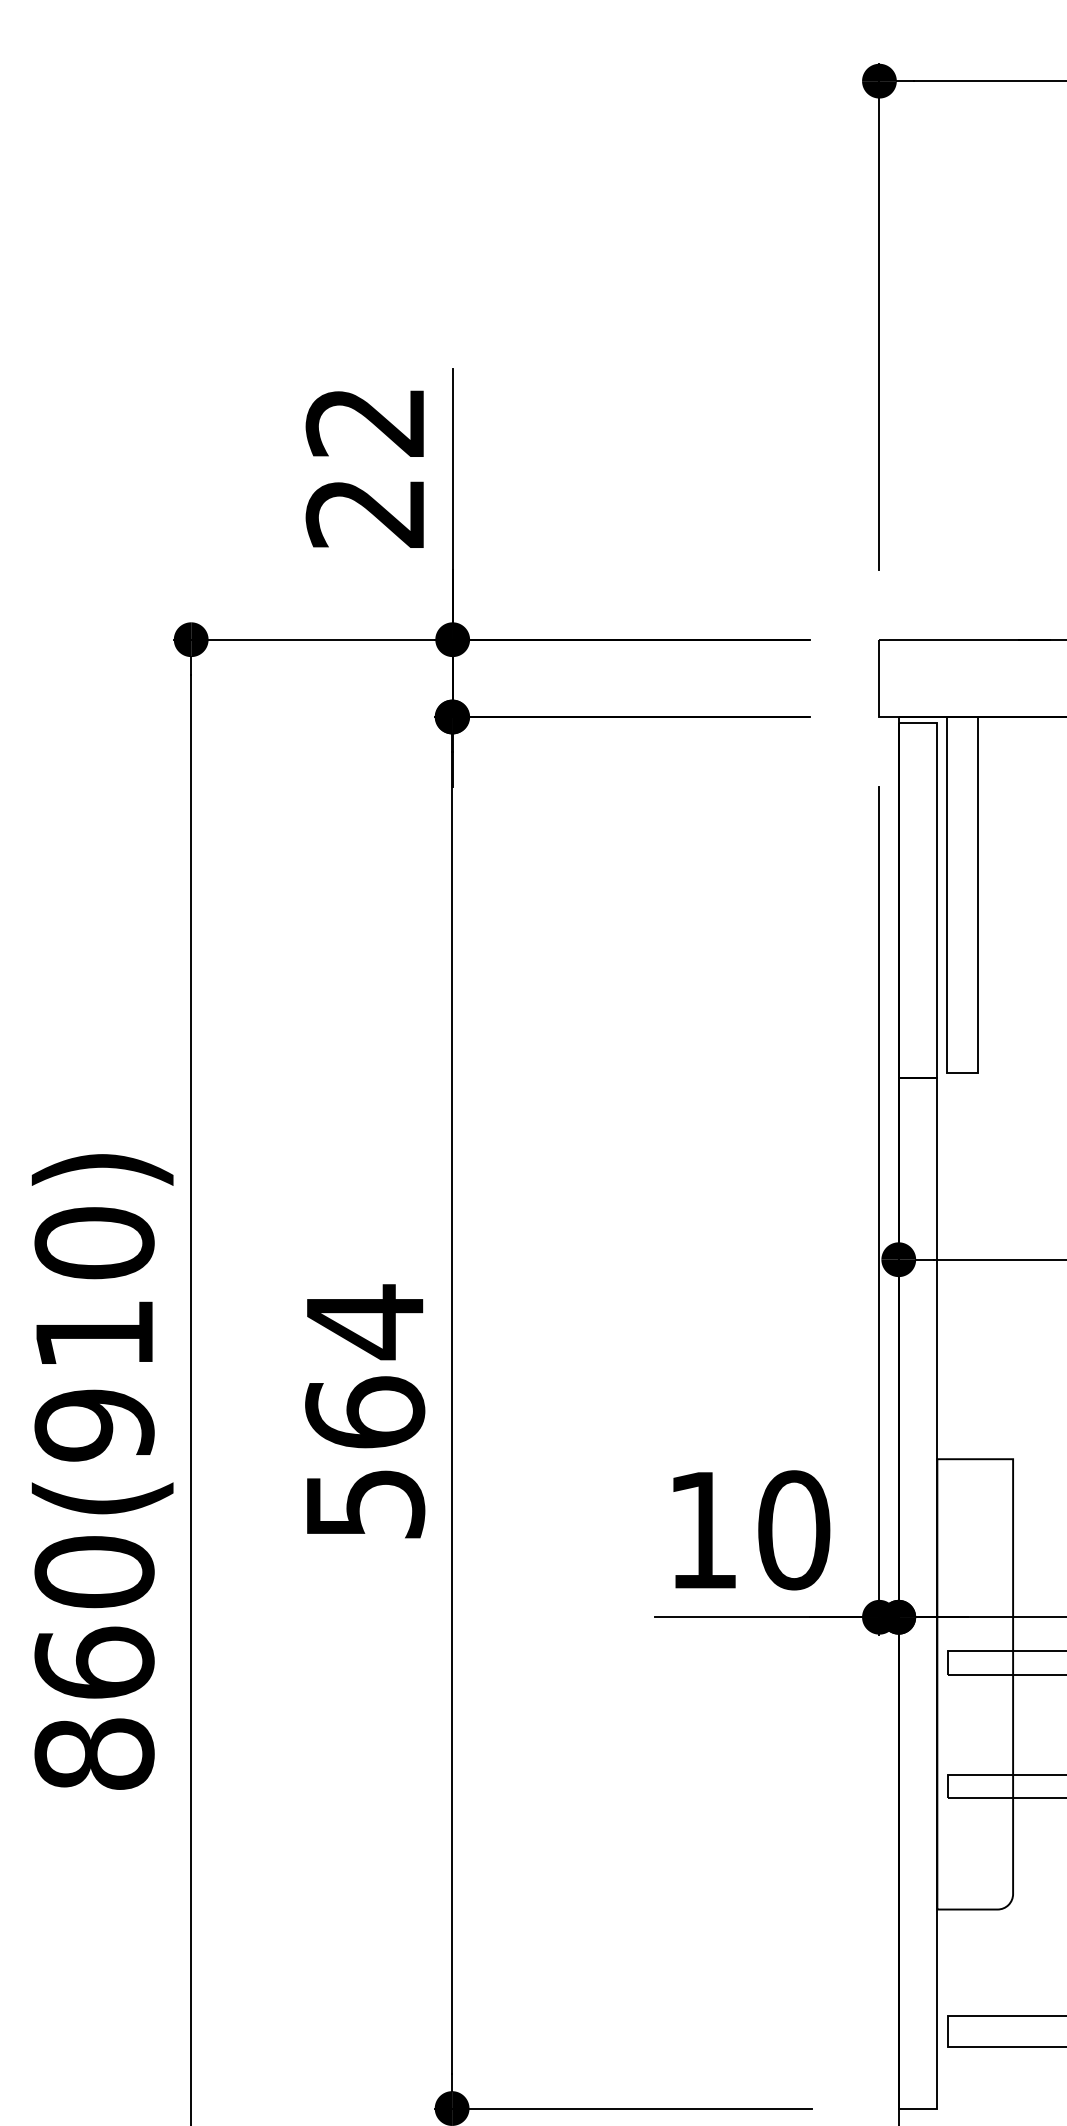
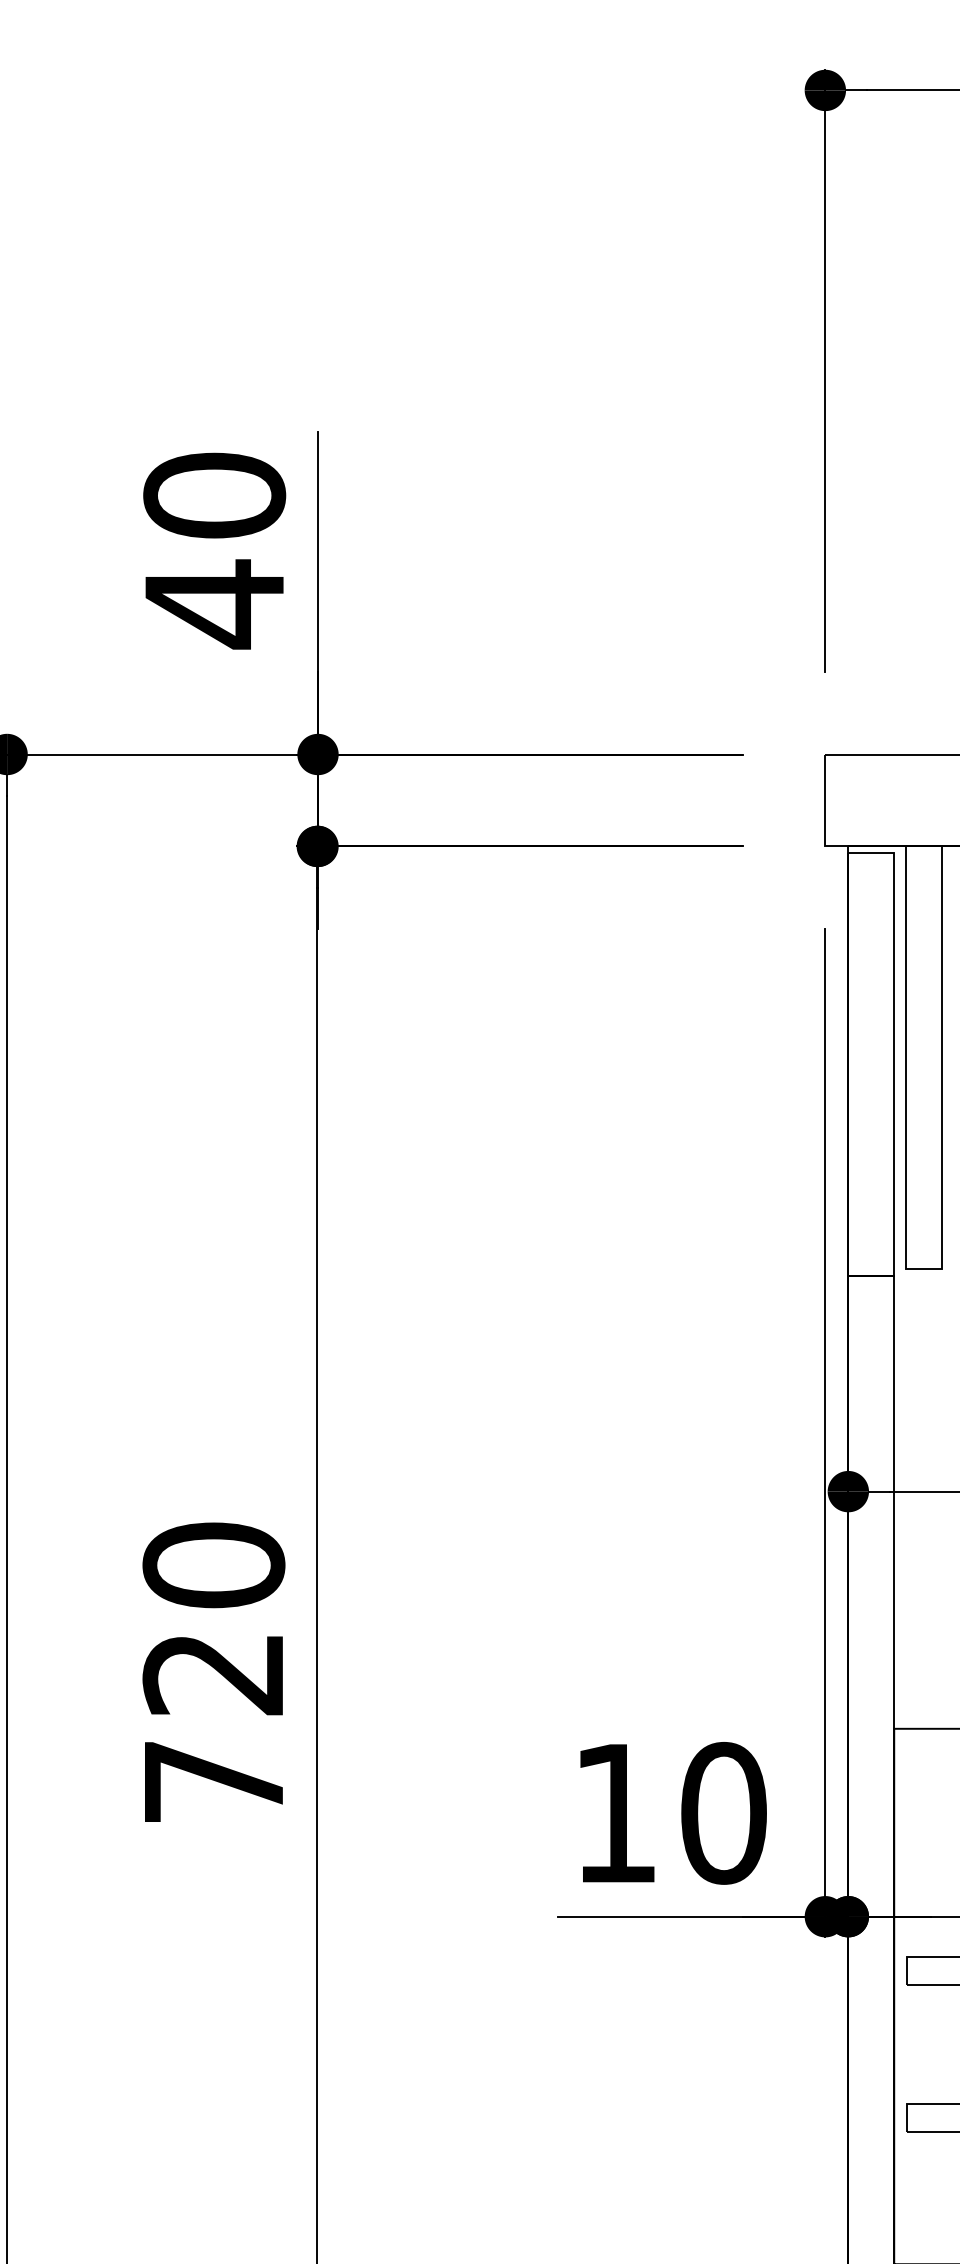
text: (365, 468) -> (214, 550), 22 -> 40
text: (365, 1411) -> (214, 1672), 564 -> 720

